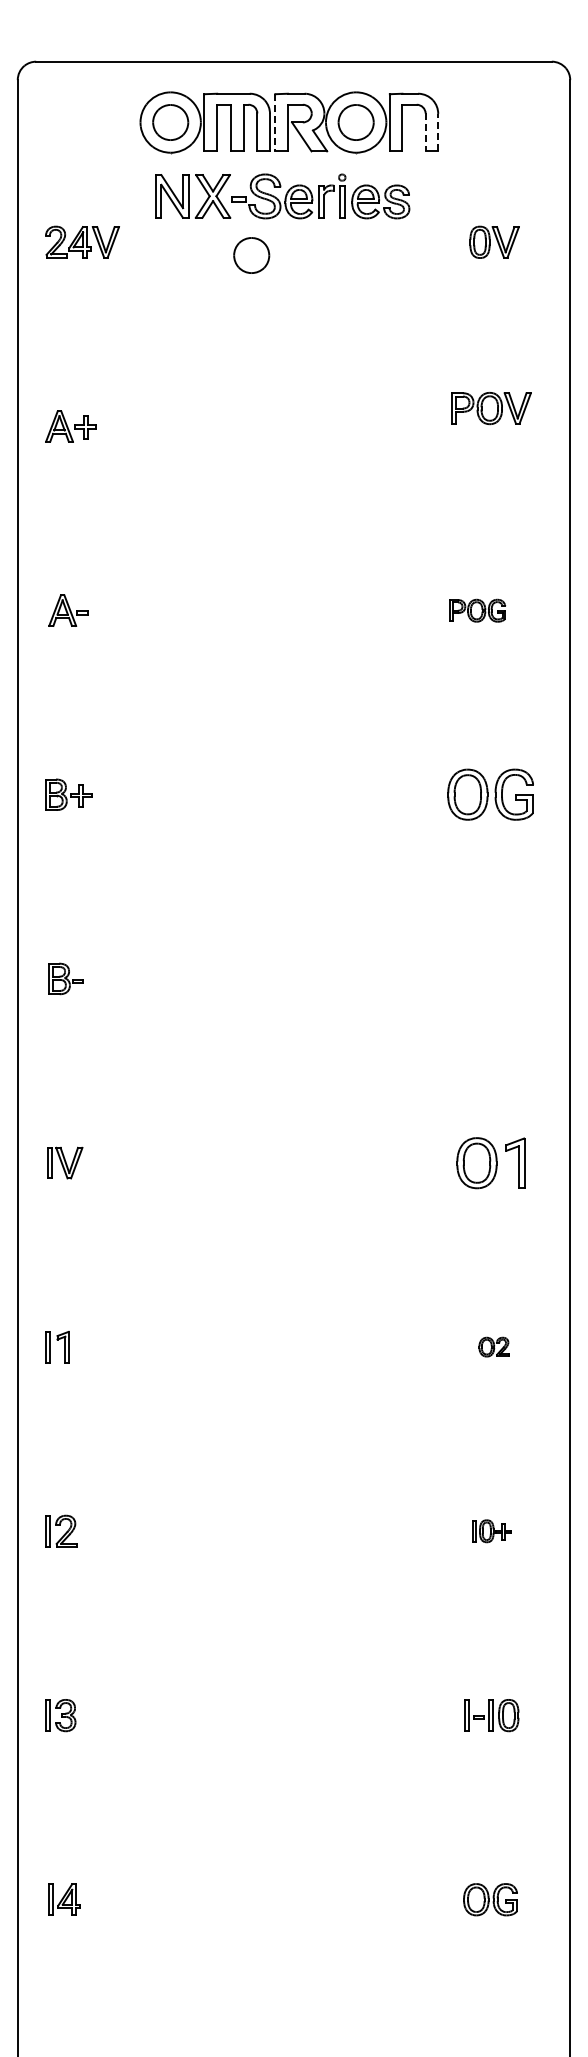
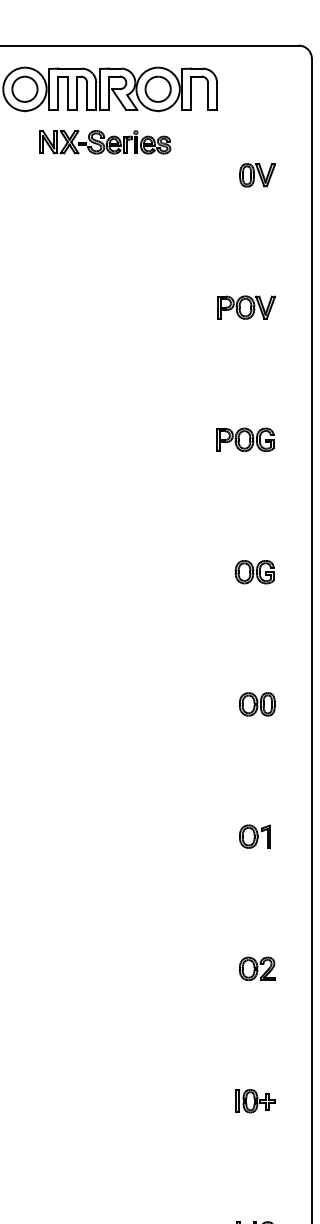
line: (275, 122) -> (100, 89), dashed -> solid
line: (425, 132) -> (207, 96), dashed -> solid
line: (438, 132) -> (217, 96), dashed -> solid
part: (282, 195) -> (105, 141), size x0.71
part: (251, 255) -> (82, 184), removed
part: (491, 408) -> (246, 307), moved
part: (477, 610) -> (245, 439), size x1.43
part: (490, 794) -> (254, 571), size x0.62
part: (493, 978) -> (256, 704), added
part: (490, 1162) -> (254, 836), size x0.62
part: (493, 1346) -> (256, 968), size x1.67
part: (491, 1530) -> (255, 1100), size x1.43

